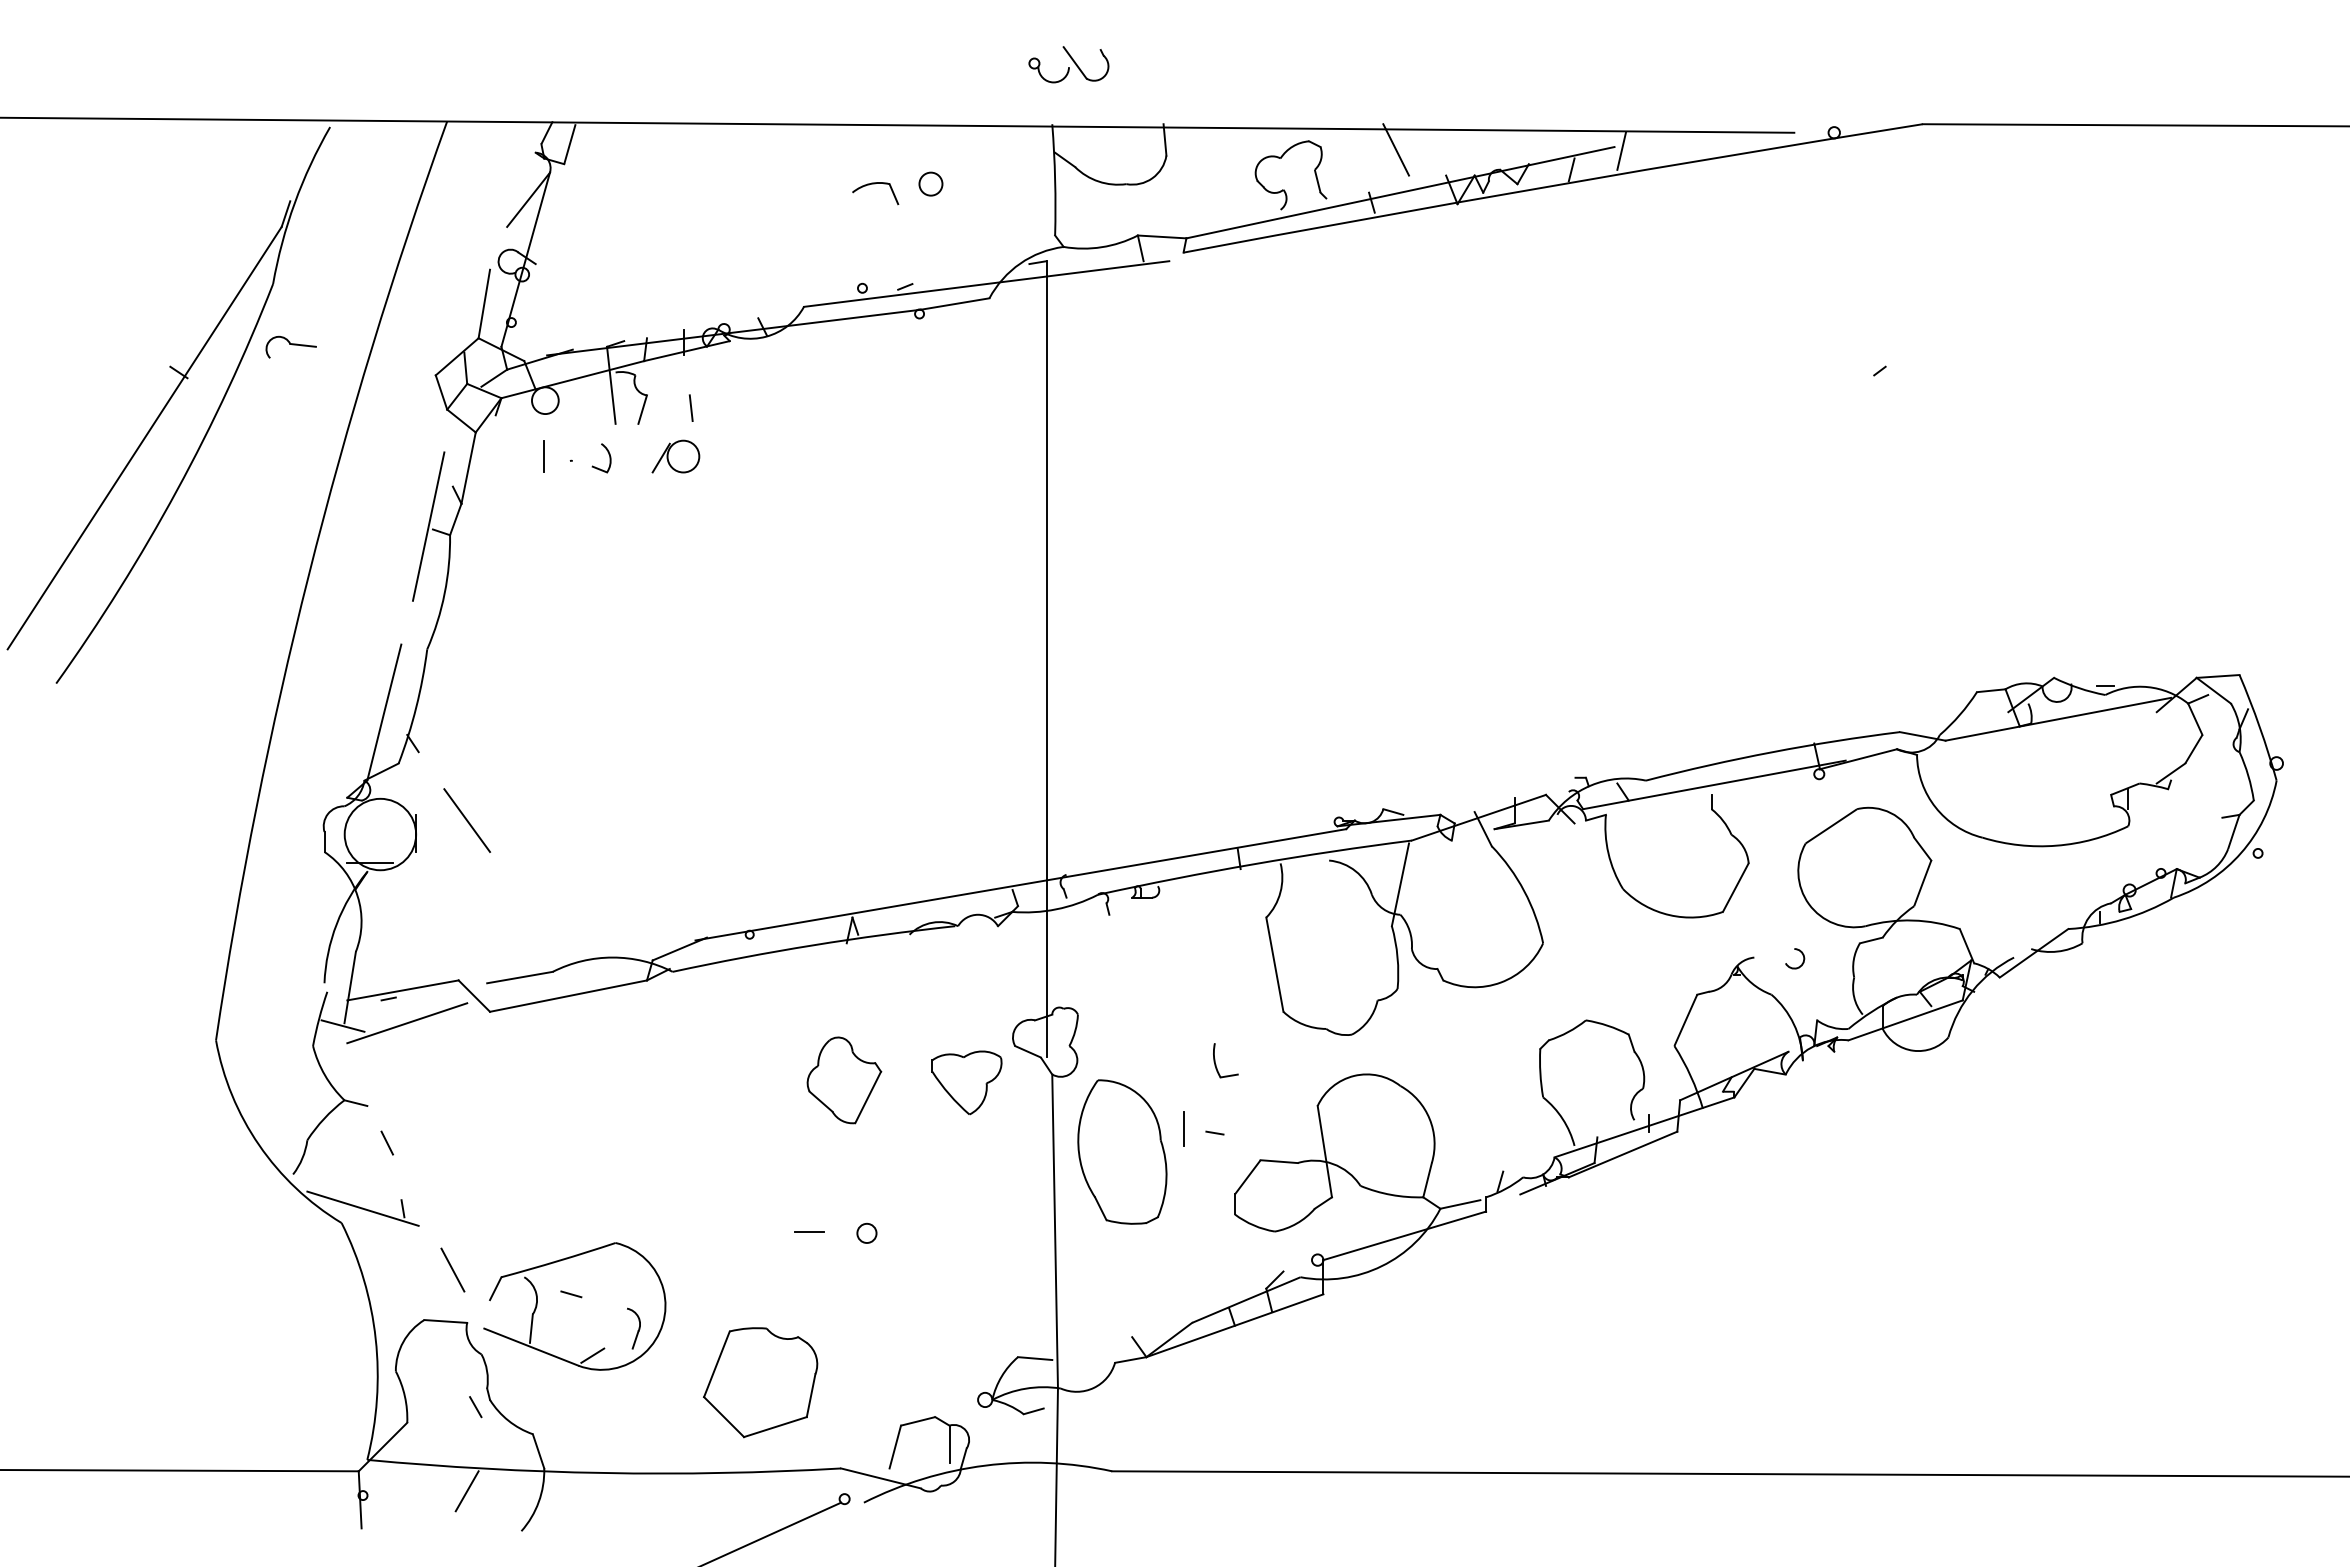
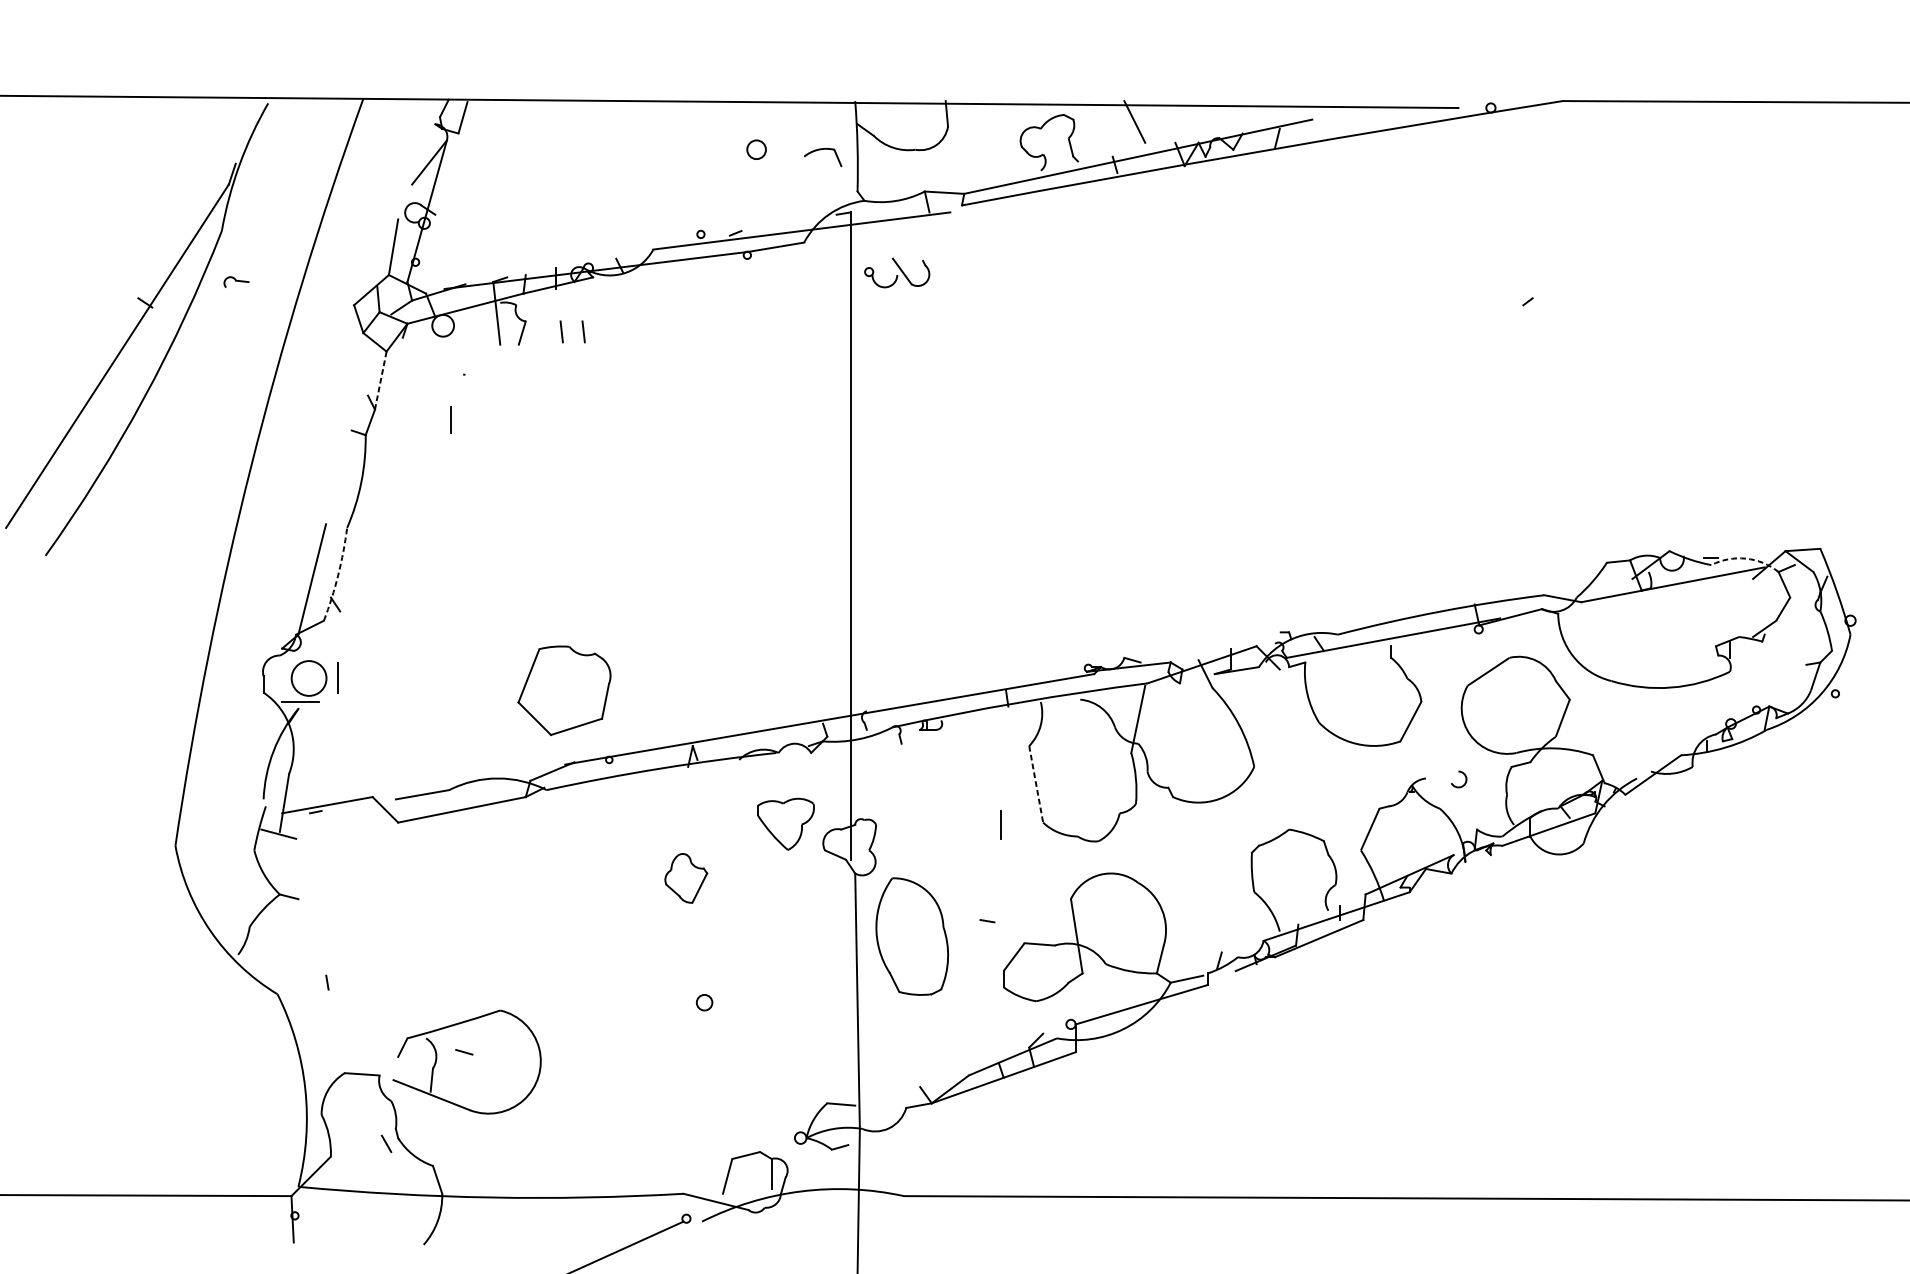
part: (1068, 64) -> (896, 272), moved
line: (1621, 150) -> (1317, 122), removed
part: (875, 184) -> (822, 150), moved
part: (290, 346) -> (235, 281), size x0.6
line: (717, 407) -> (583, 331), added
line: (543, 456) -> (450, 419), moved
part: (675, 456) -> (548, 371), removed
part: (609, 458) -> (495, 372), removed
line: (468, 468) -> (380, 380), solid -> dashed
line: (428, 526) -> (348, 428), removed
arc: (2148, 687) -> (1746, 558), solid -> dashed
arc: (416, 707) -> (338, 575), solid -> dashed
line: (467, 820) -> (379, 667), removed
circle: (380, 834) -> (309, 678), size x0.6
line: (1274, 964) -> (1035, 784), solid -> dashed
line: (407, 1023) -> (331, 832), removed
part: (1216, 1064) -> (988, 865), removed
part: (844, 1080) -> (686, 878), size x0.7
part: (966, 1082) -> (785, 823), moved
line: (1183, 1128) -> (1000, 824), moved
line: (387, 1142) -> (314, 928), removed
line: (362, 1208) -> (294, 982), removed
line: (809, 1231) -> (657, 1001), removed
line: (452, 1269) -> (367, 1032), removed
part: (633, 1328) -> (514, 1080), removed
line: (592, 1355) -> (481, 1101), removed
part: (760, 1382) -> (564, 690), moved
line: (466, 1491) -> (379, 1212), removed

